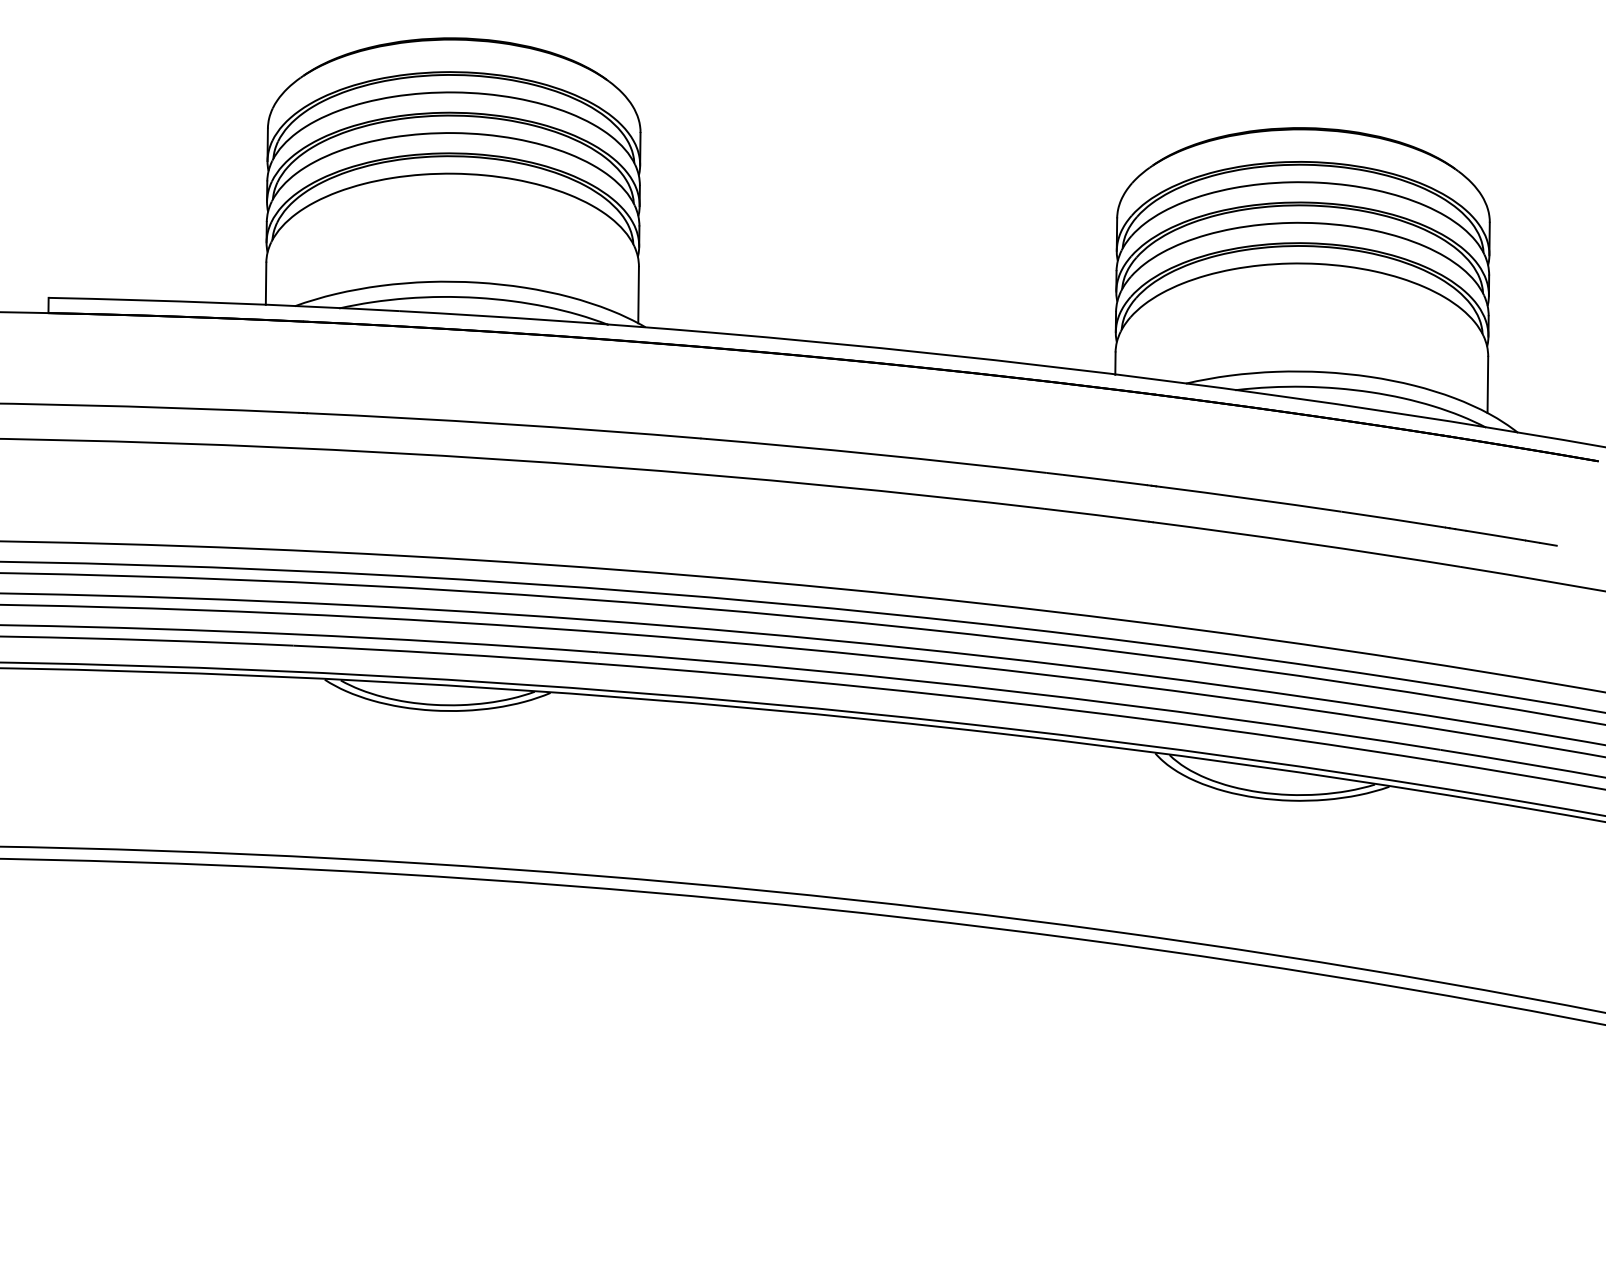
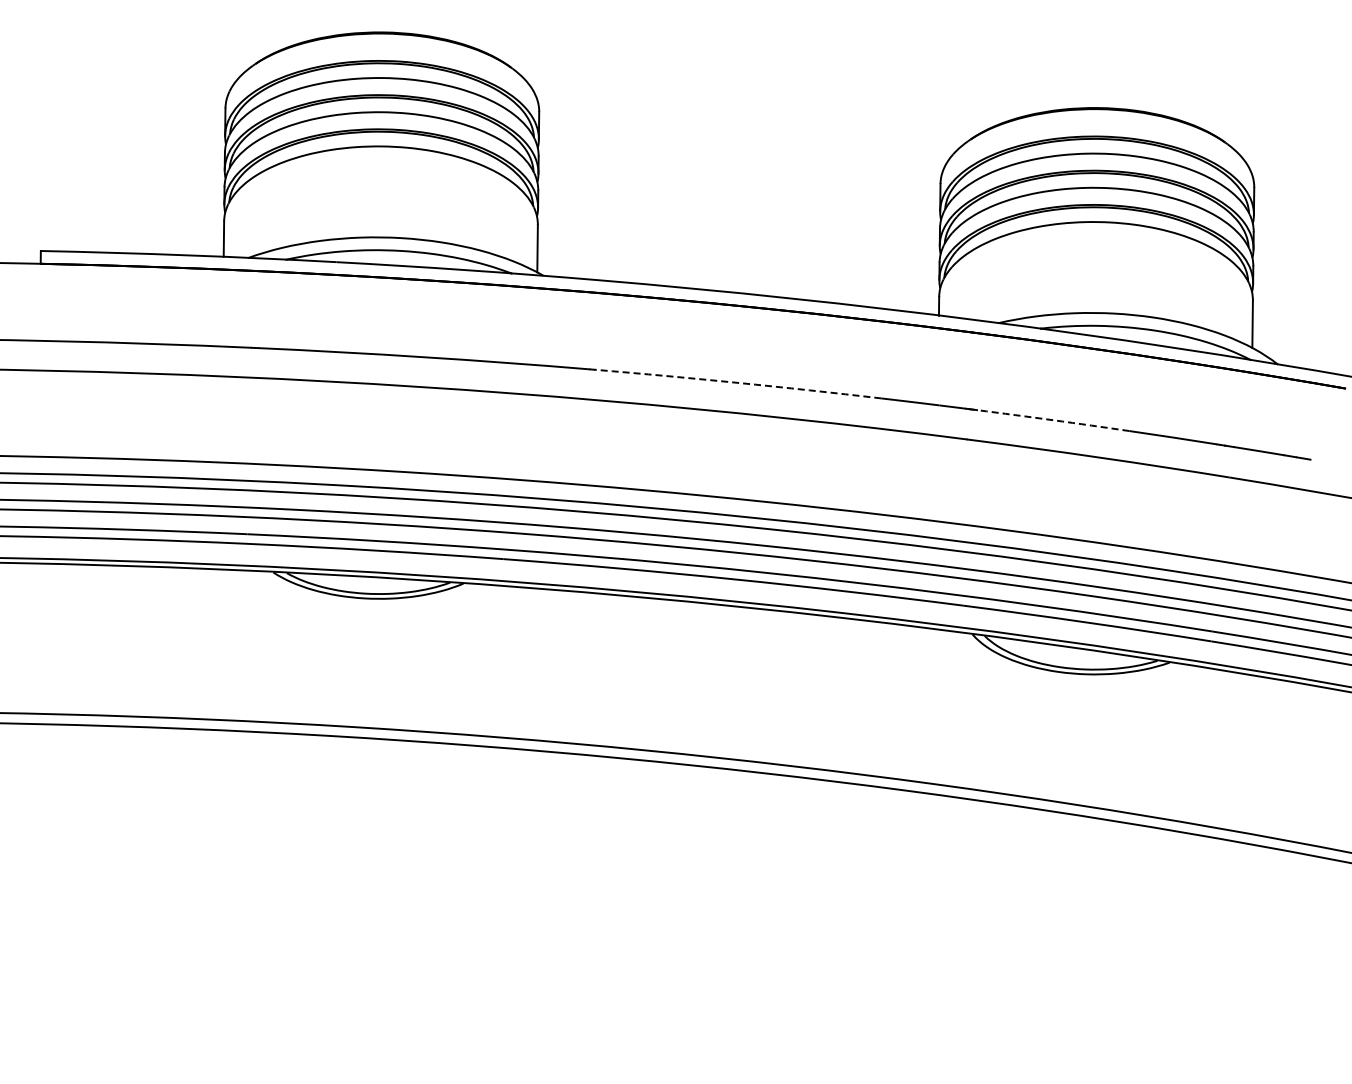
arc: (876, 454) -> (737, 382), solid -> dashed
arc: (1251, 499) -> (1053, 420), solid -> dashed

